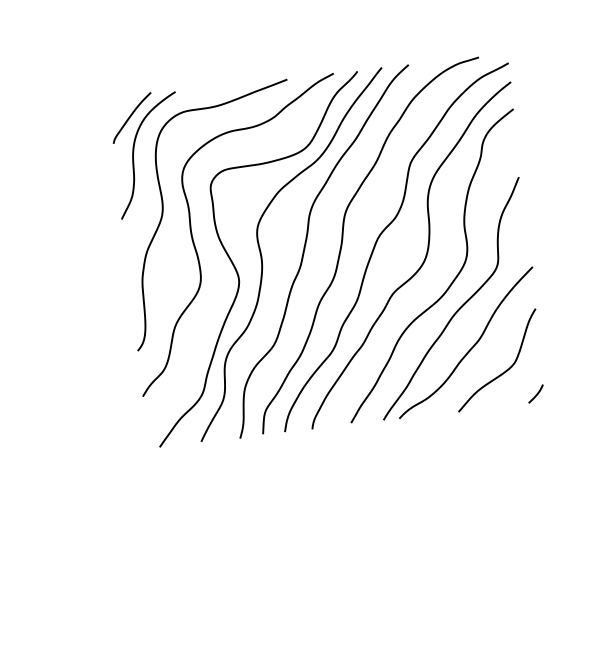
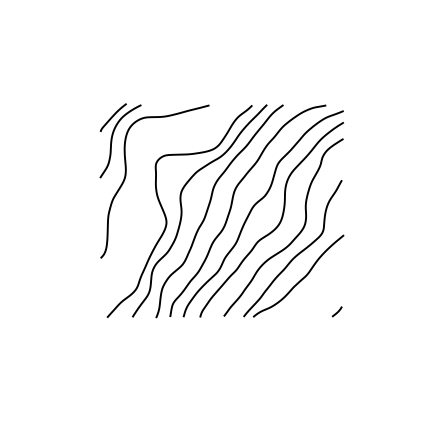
curve: (197, 248) -> (143, 200), removed
curve: (503, 370) -> (319, 295), removed

